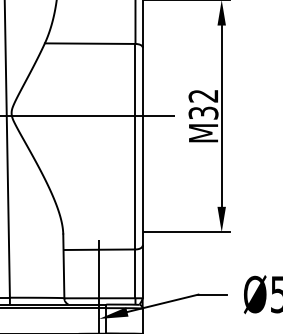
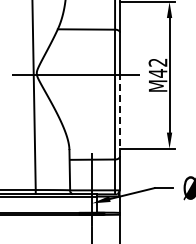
text: (202, 113) -> (157, 73), M32 -> M42
line: (142, 181) -> (119, 116), solid -> dashed

